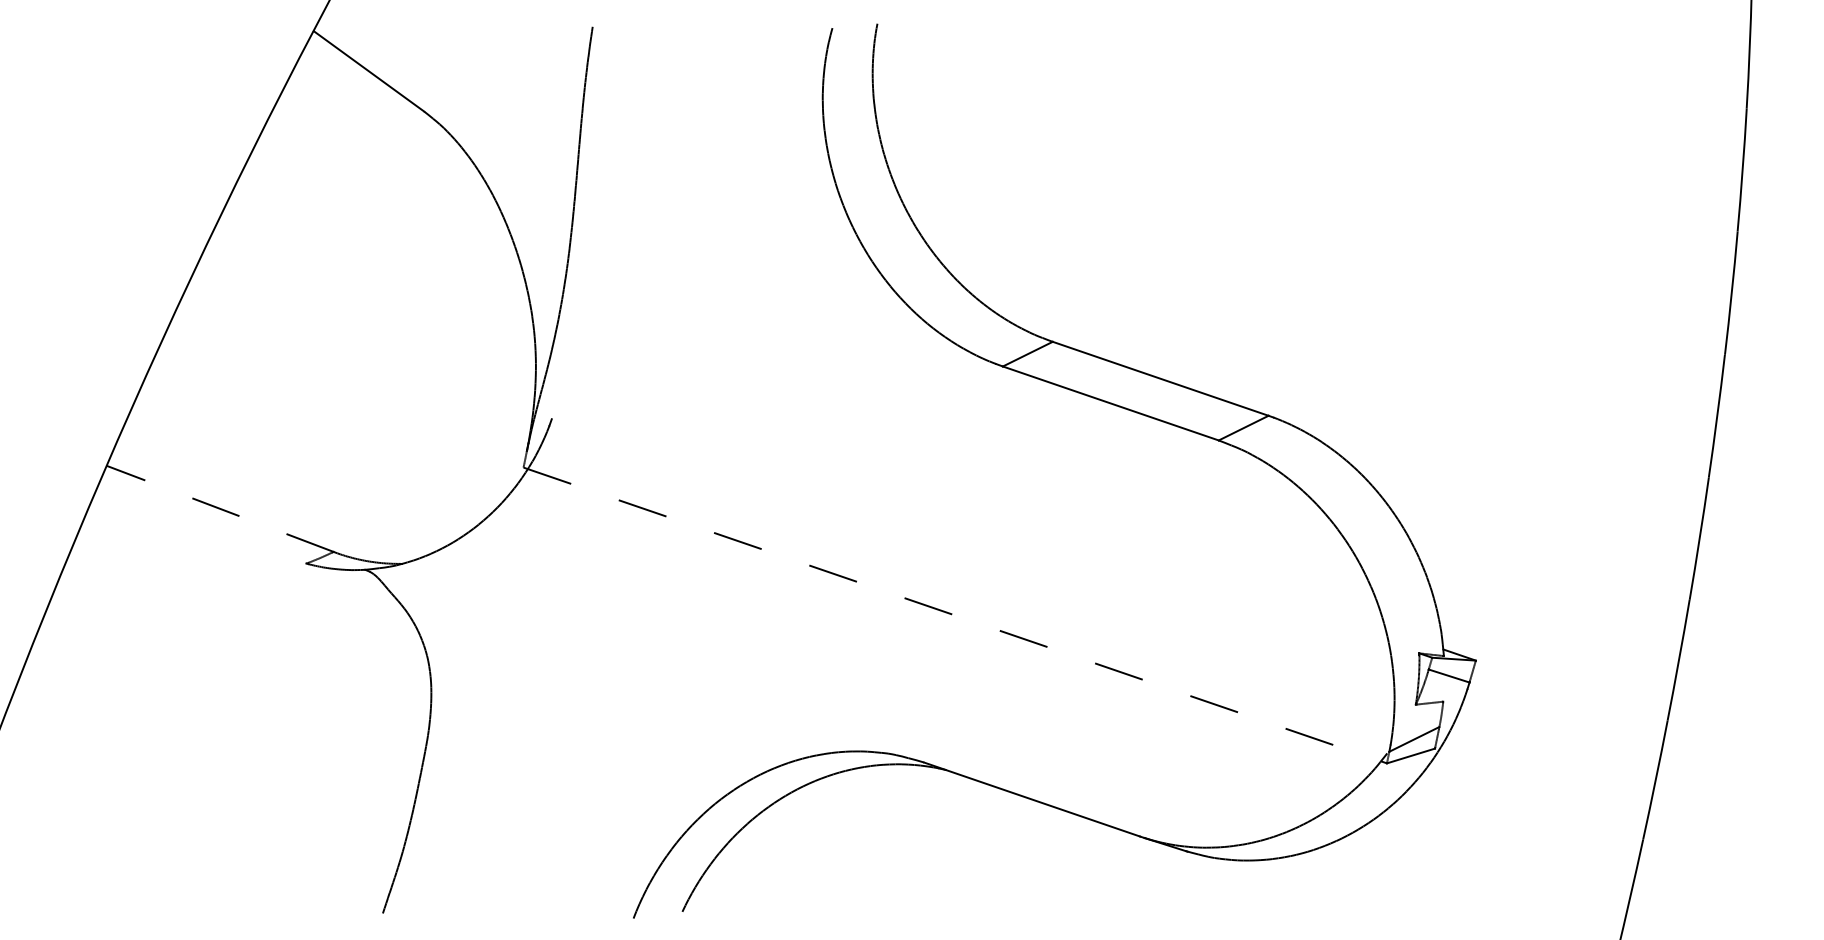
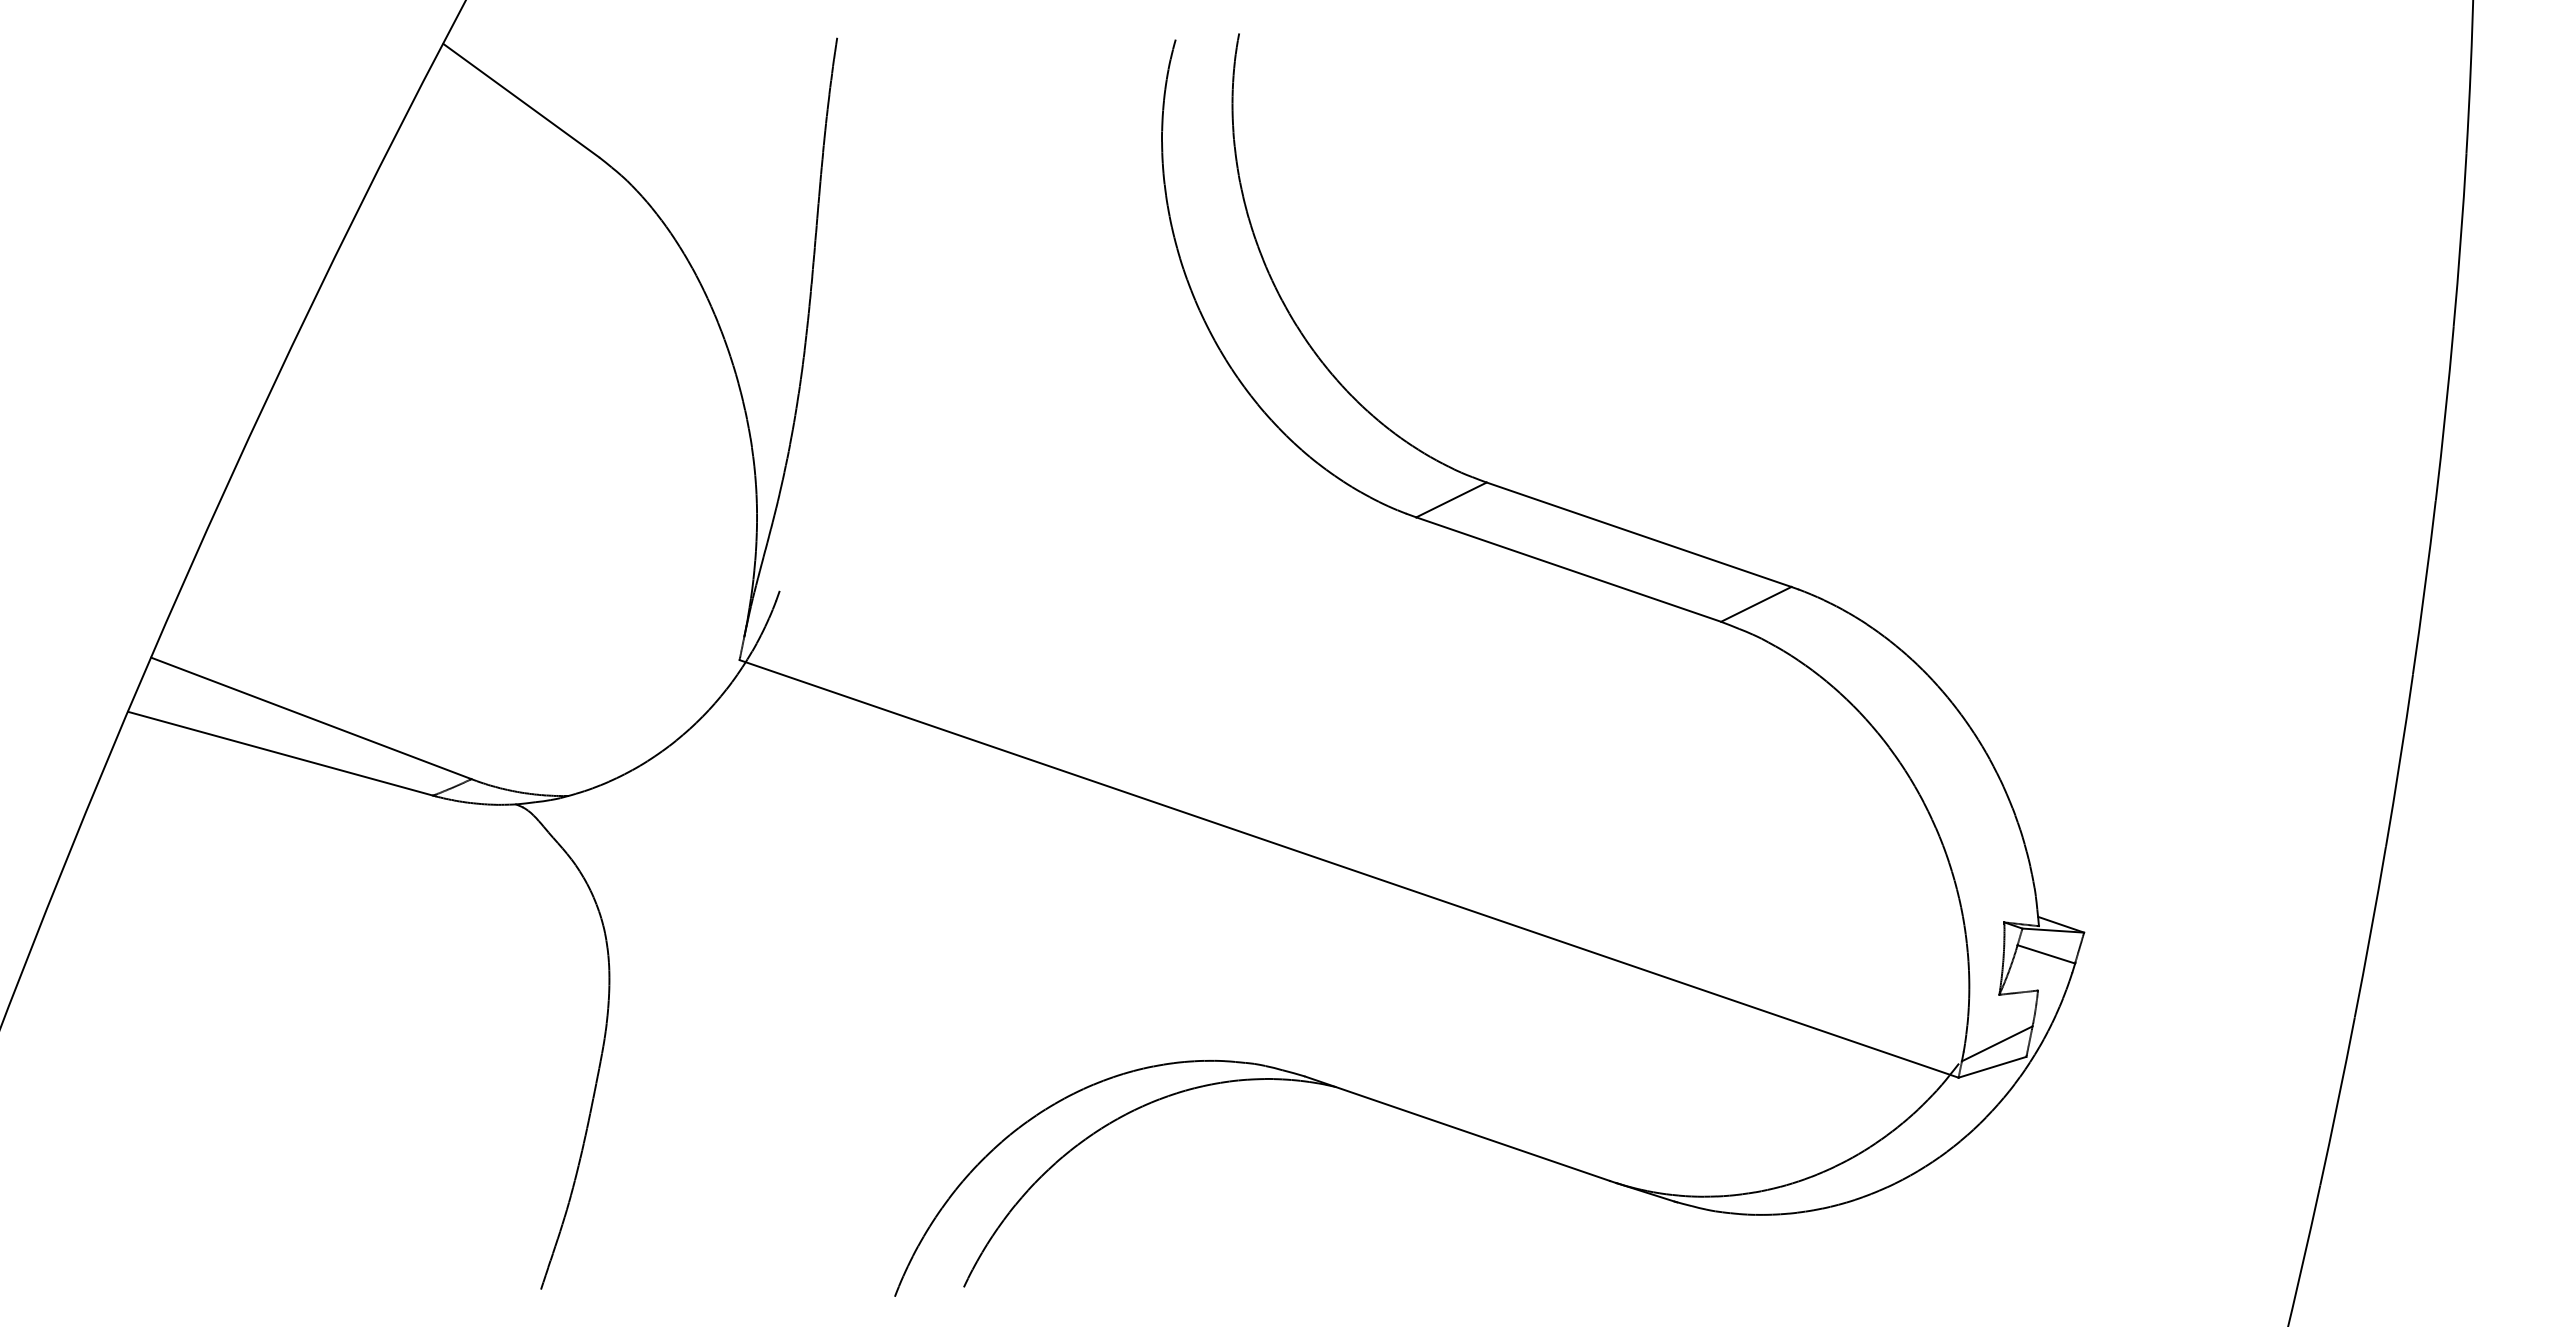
line: (219, 508) -> (310, 718), dashed -> solid
line: (198, 533) -> (280, 753), added
line: (955, 615) -> (1349, 869), dashed -> solid

